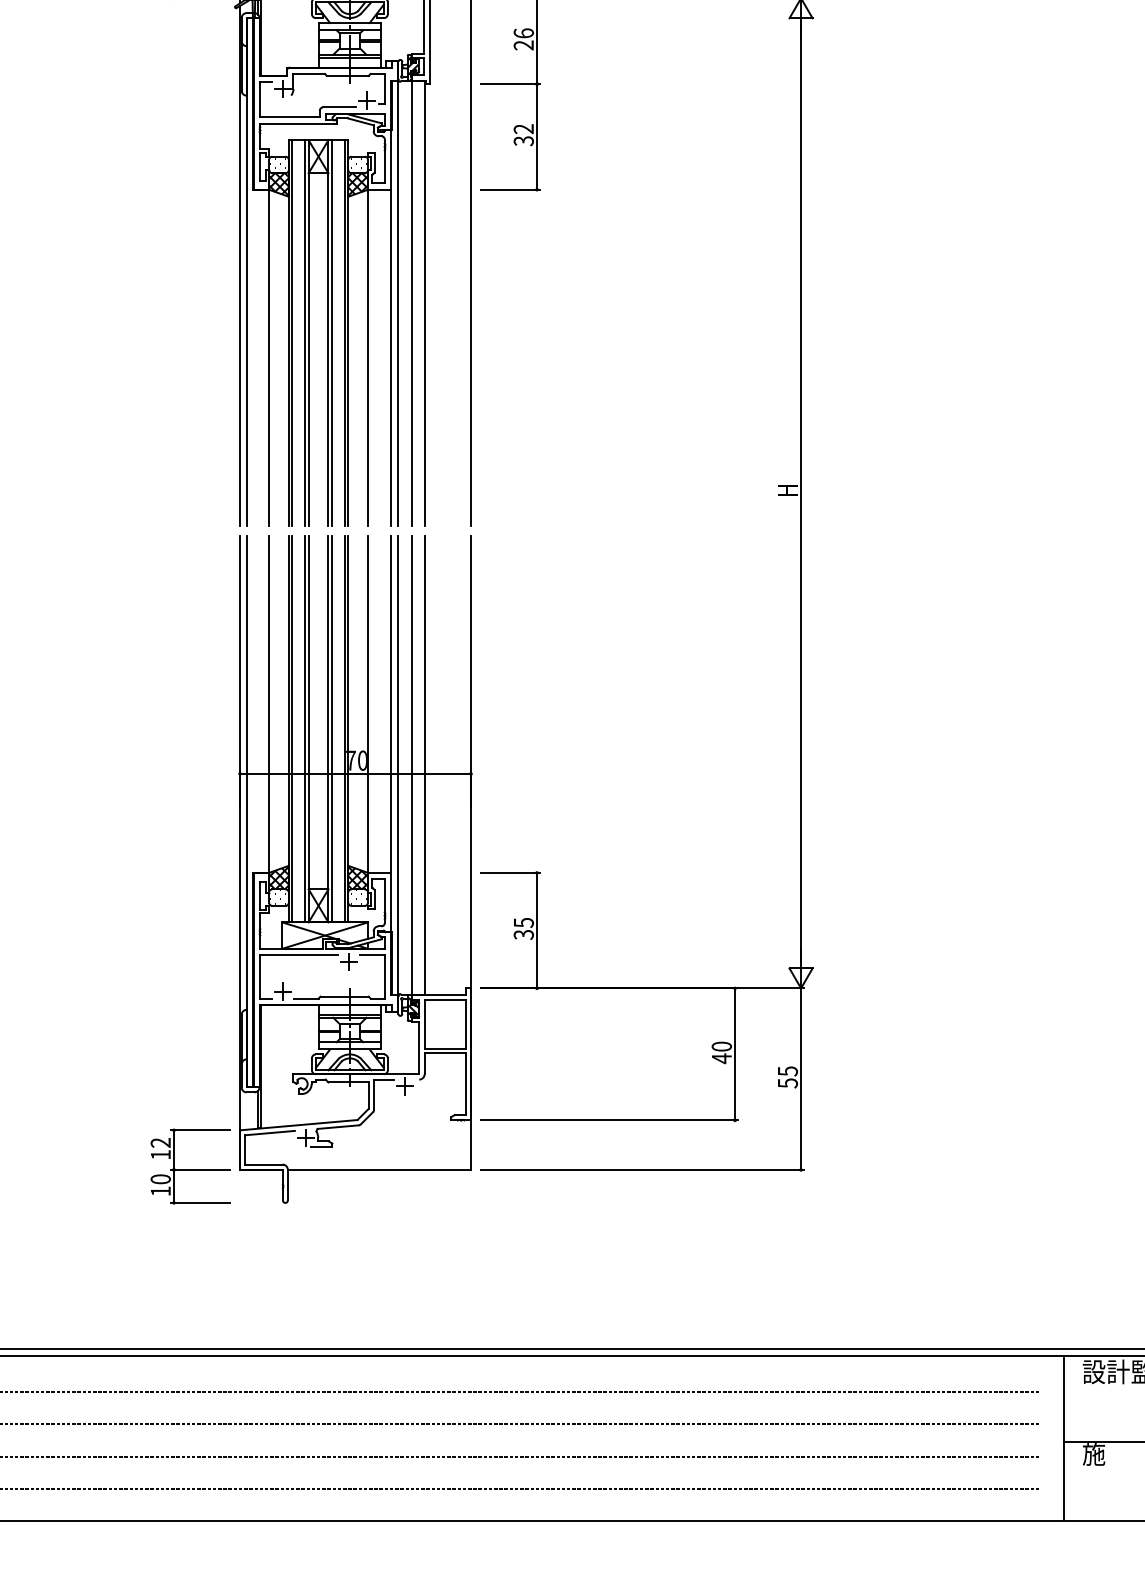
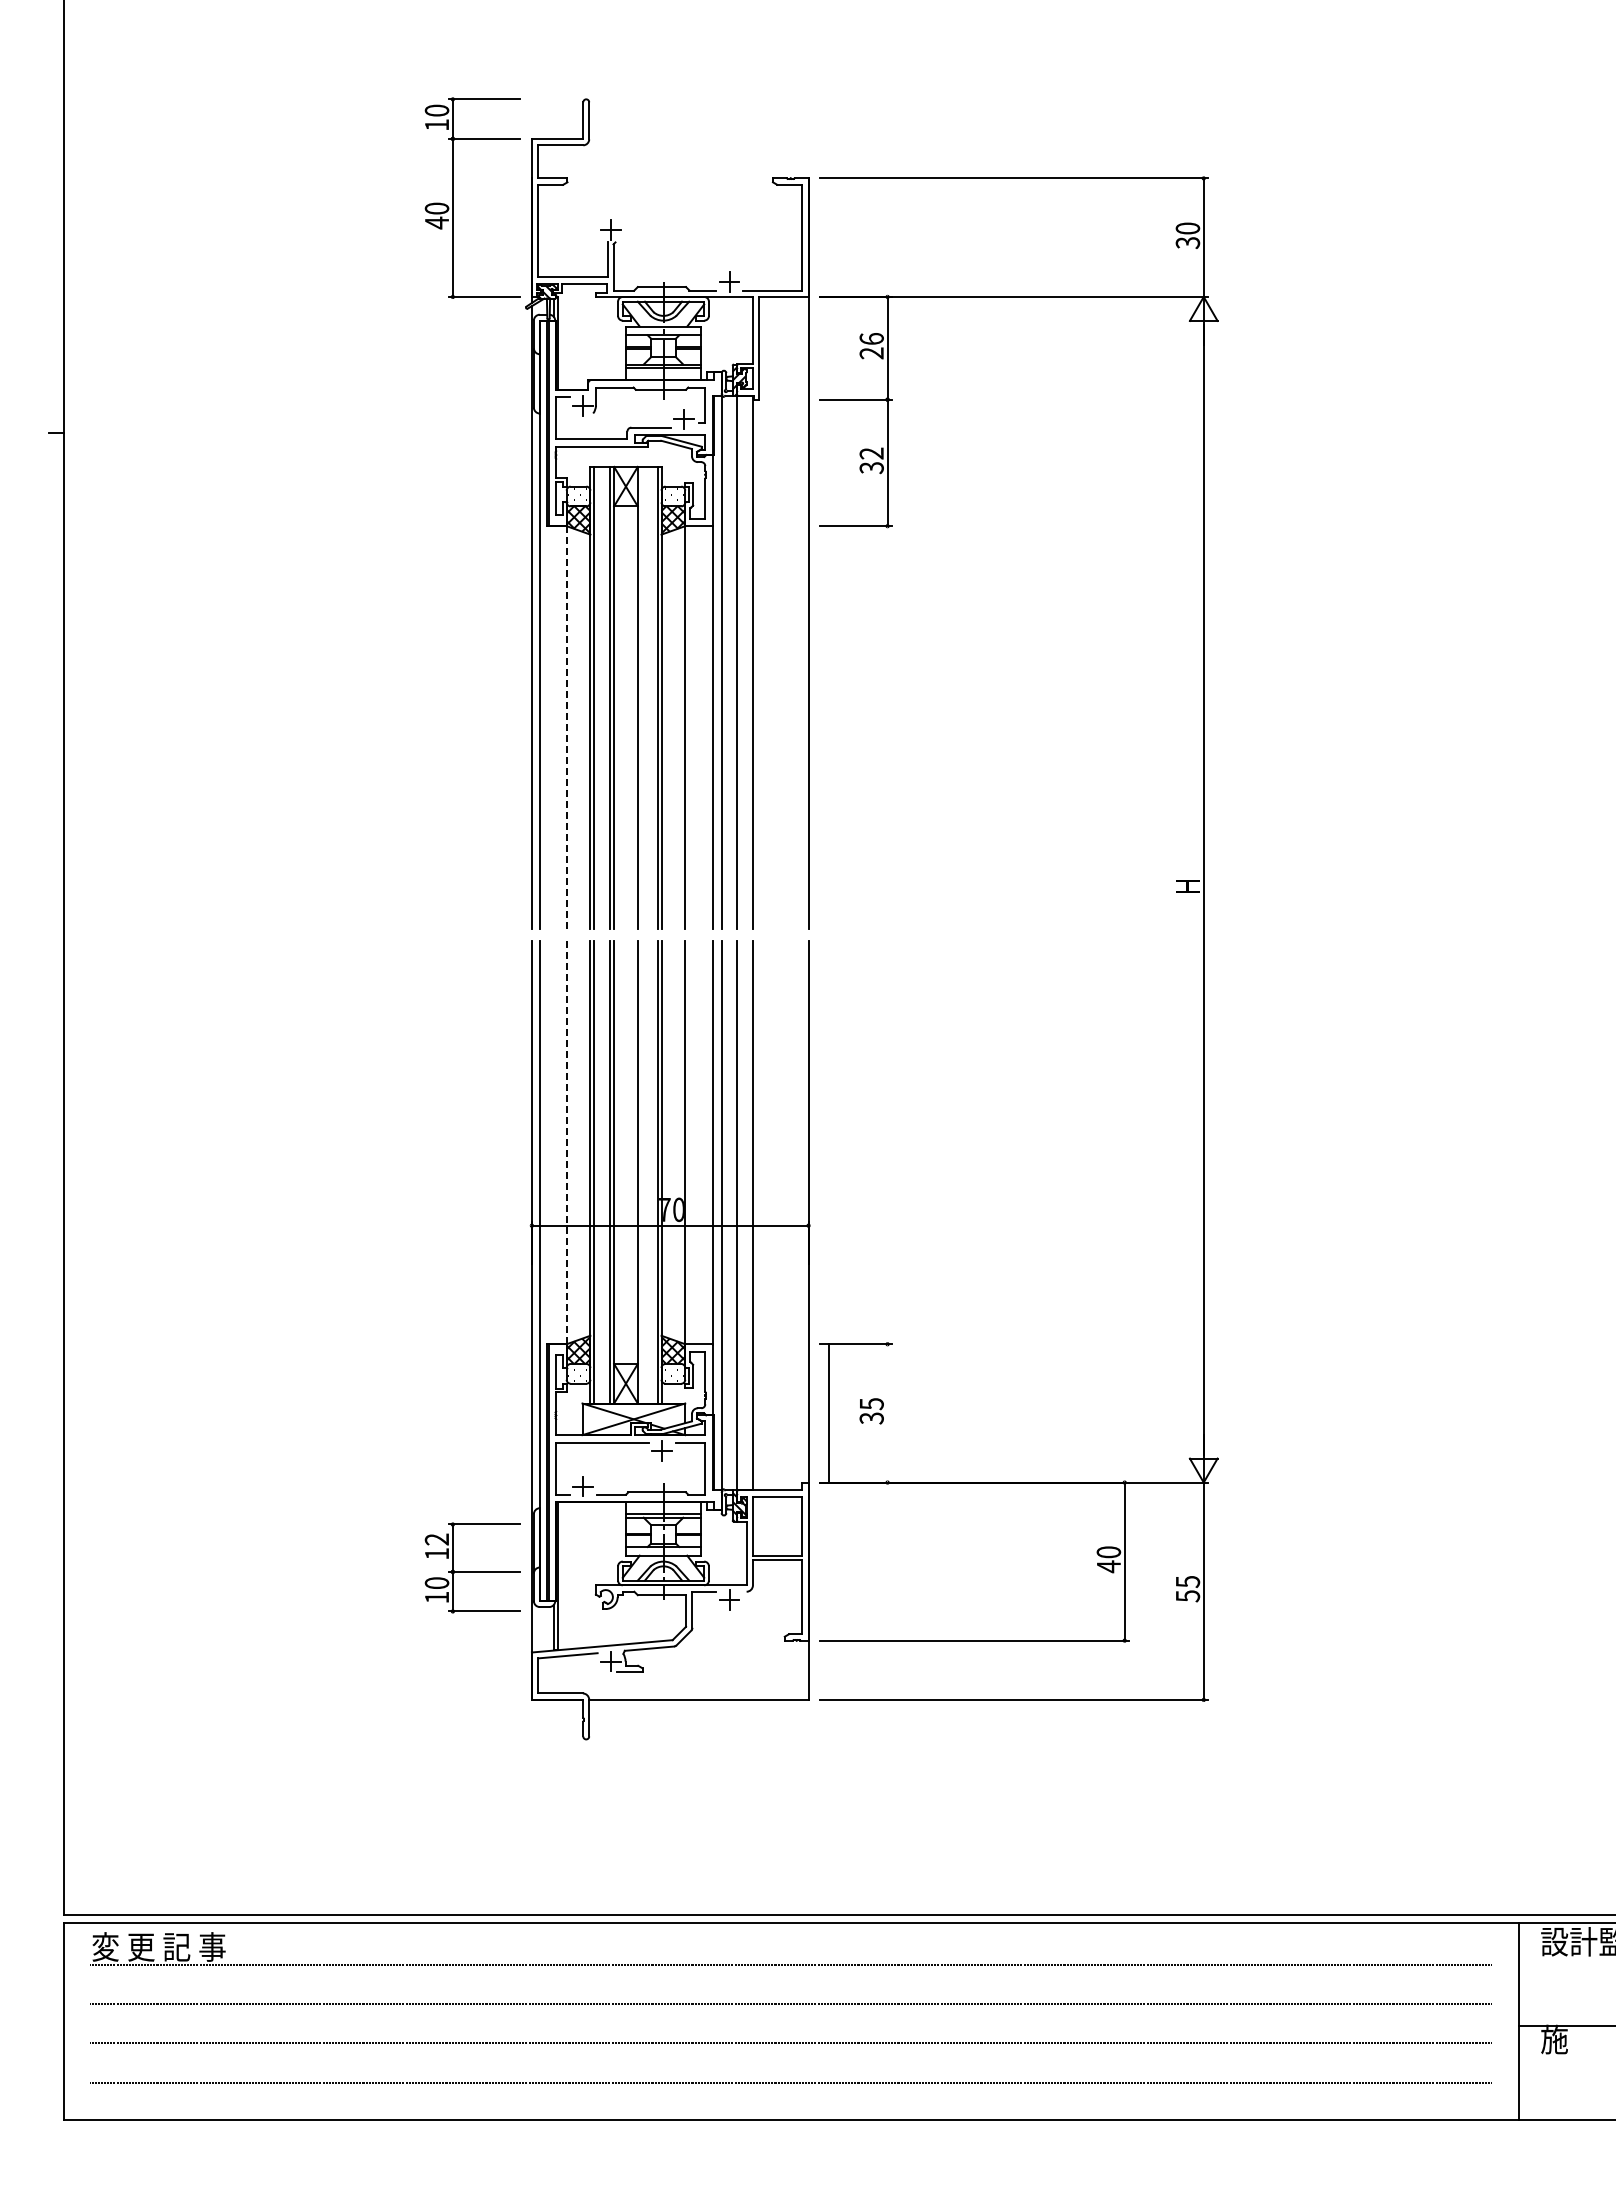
line: (331, 332) -> (641, 697), removed
line: (268, 357) -> (566, 727), solid -> dashed
line: (268, 704) -> (566, 1142), solid -> dashed
line: (331, 729) -> (641, 1172), removed
line: (536, 930) -> (828, 1413), moved
part: (190, 1166) -> (472, 1567), moved

